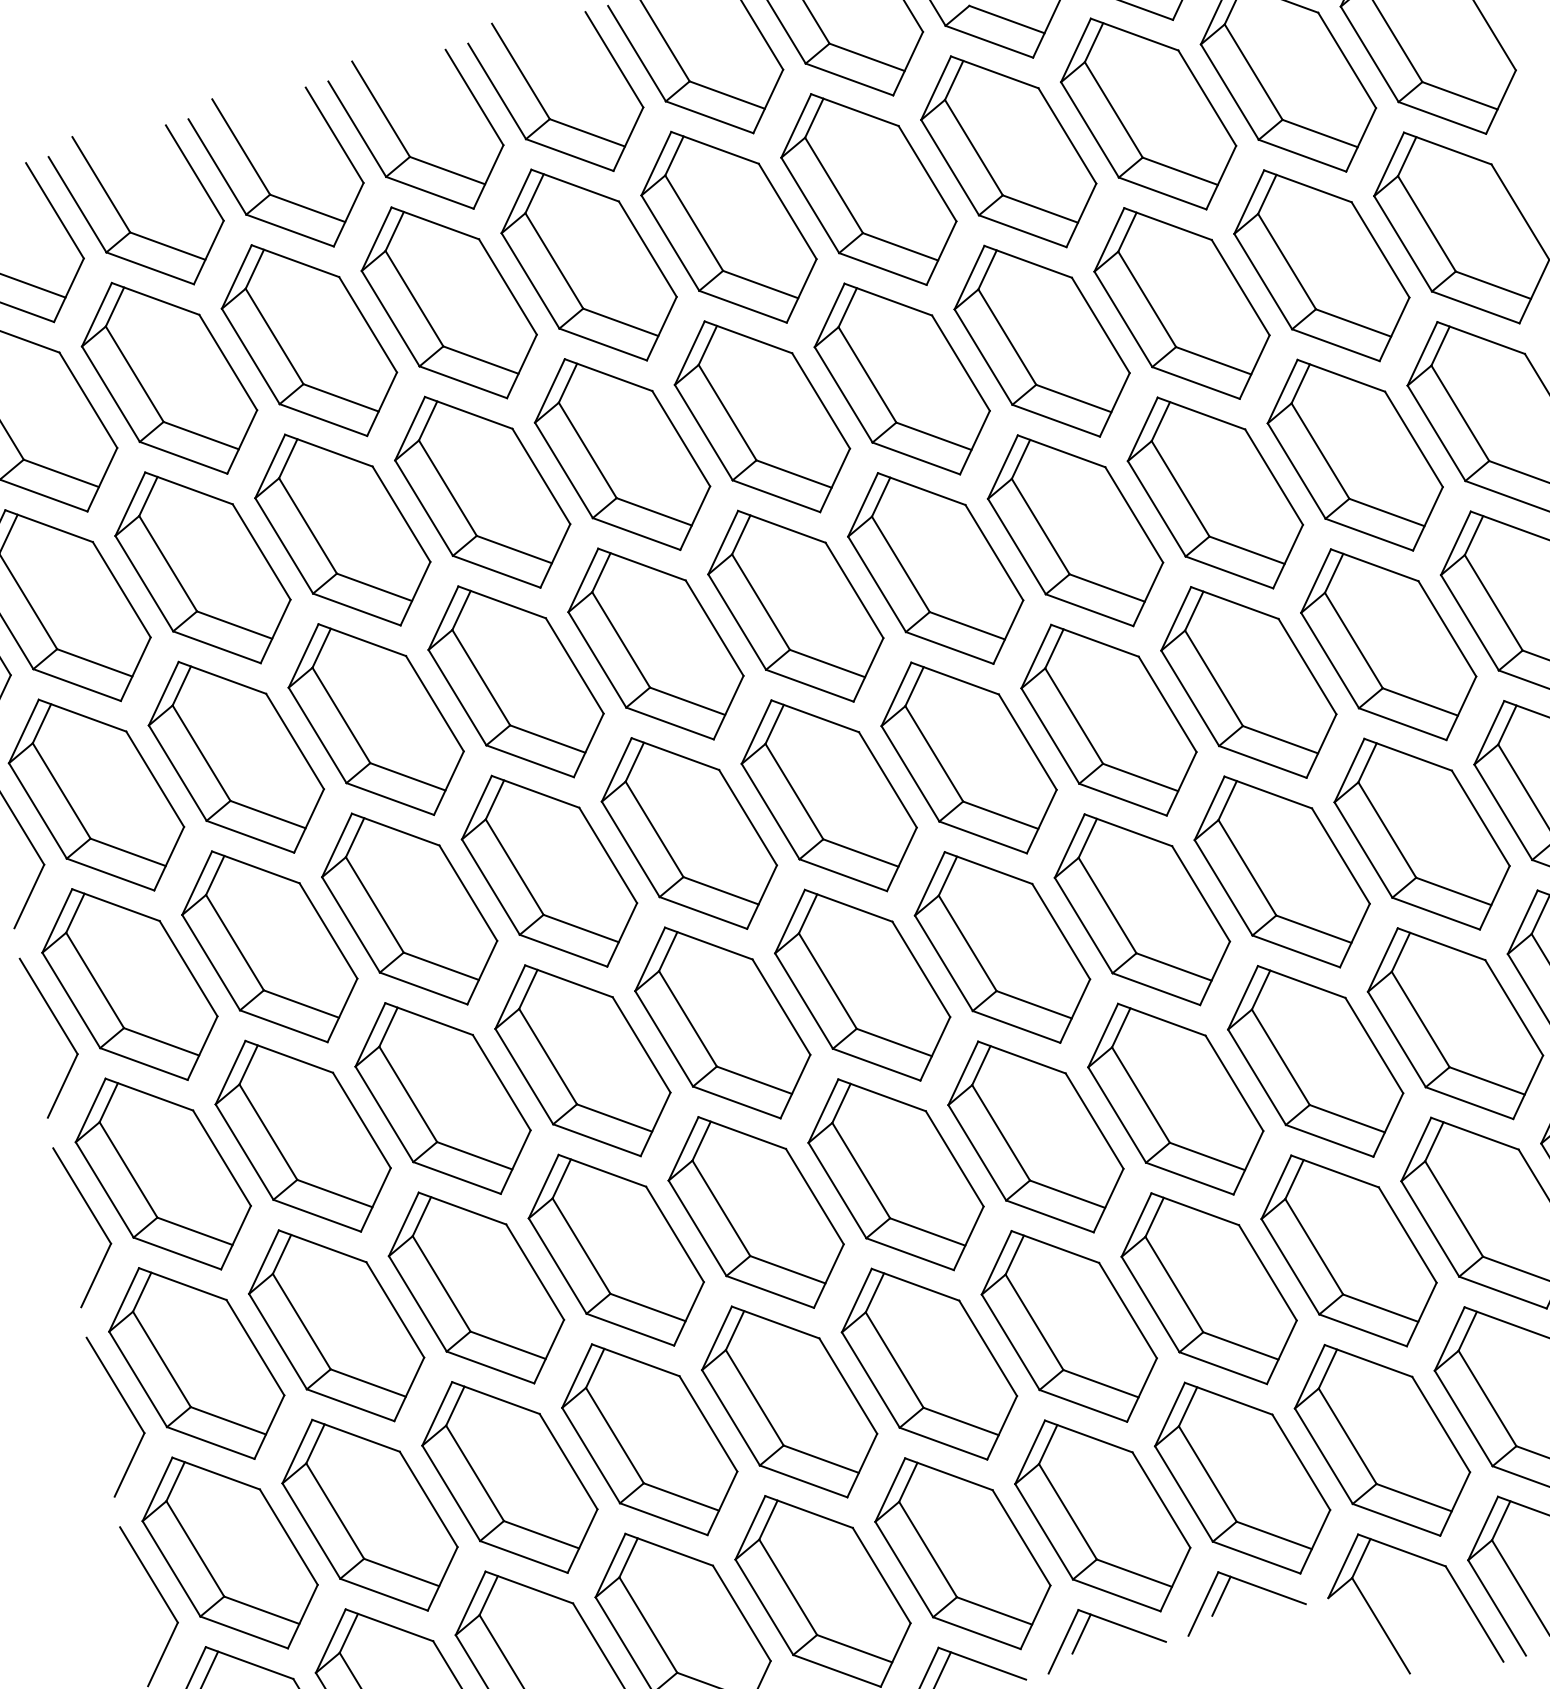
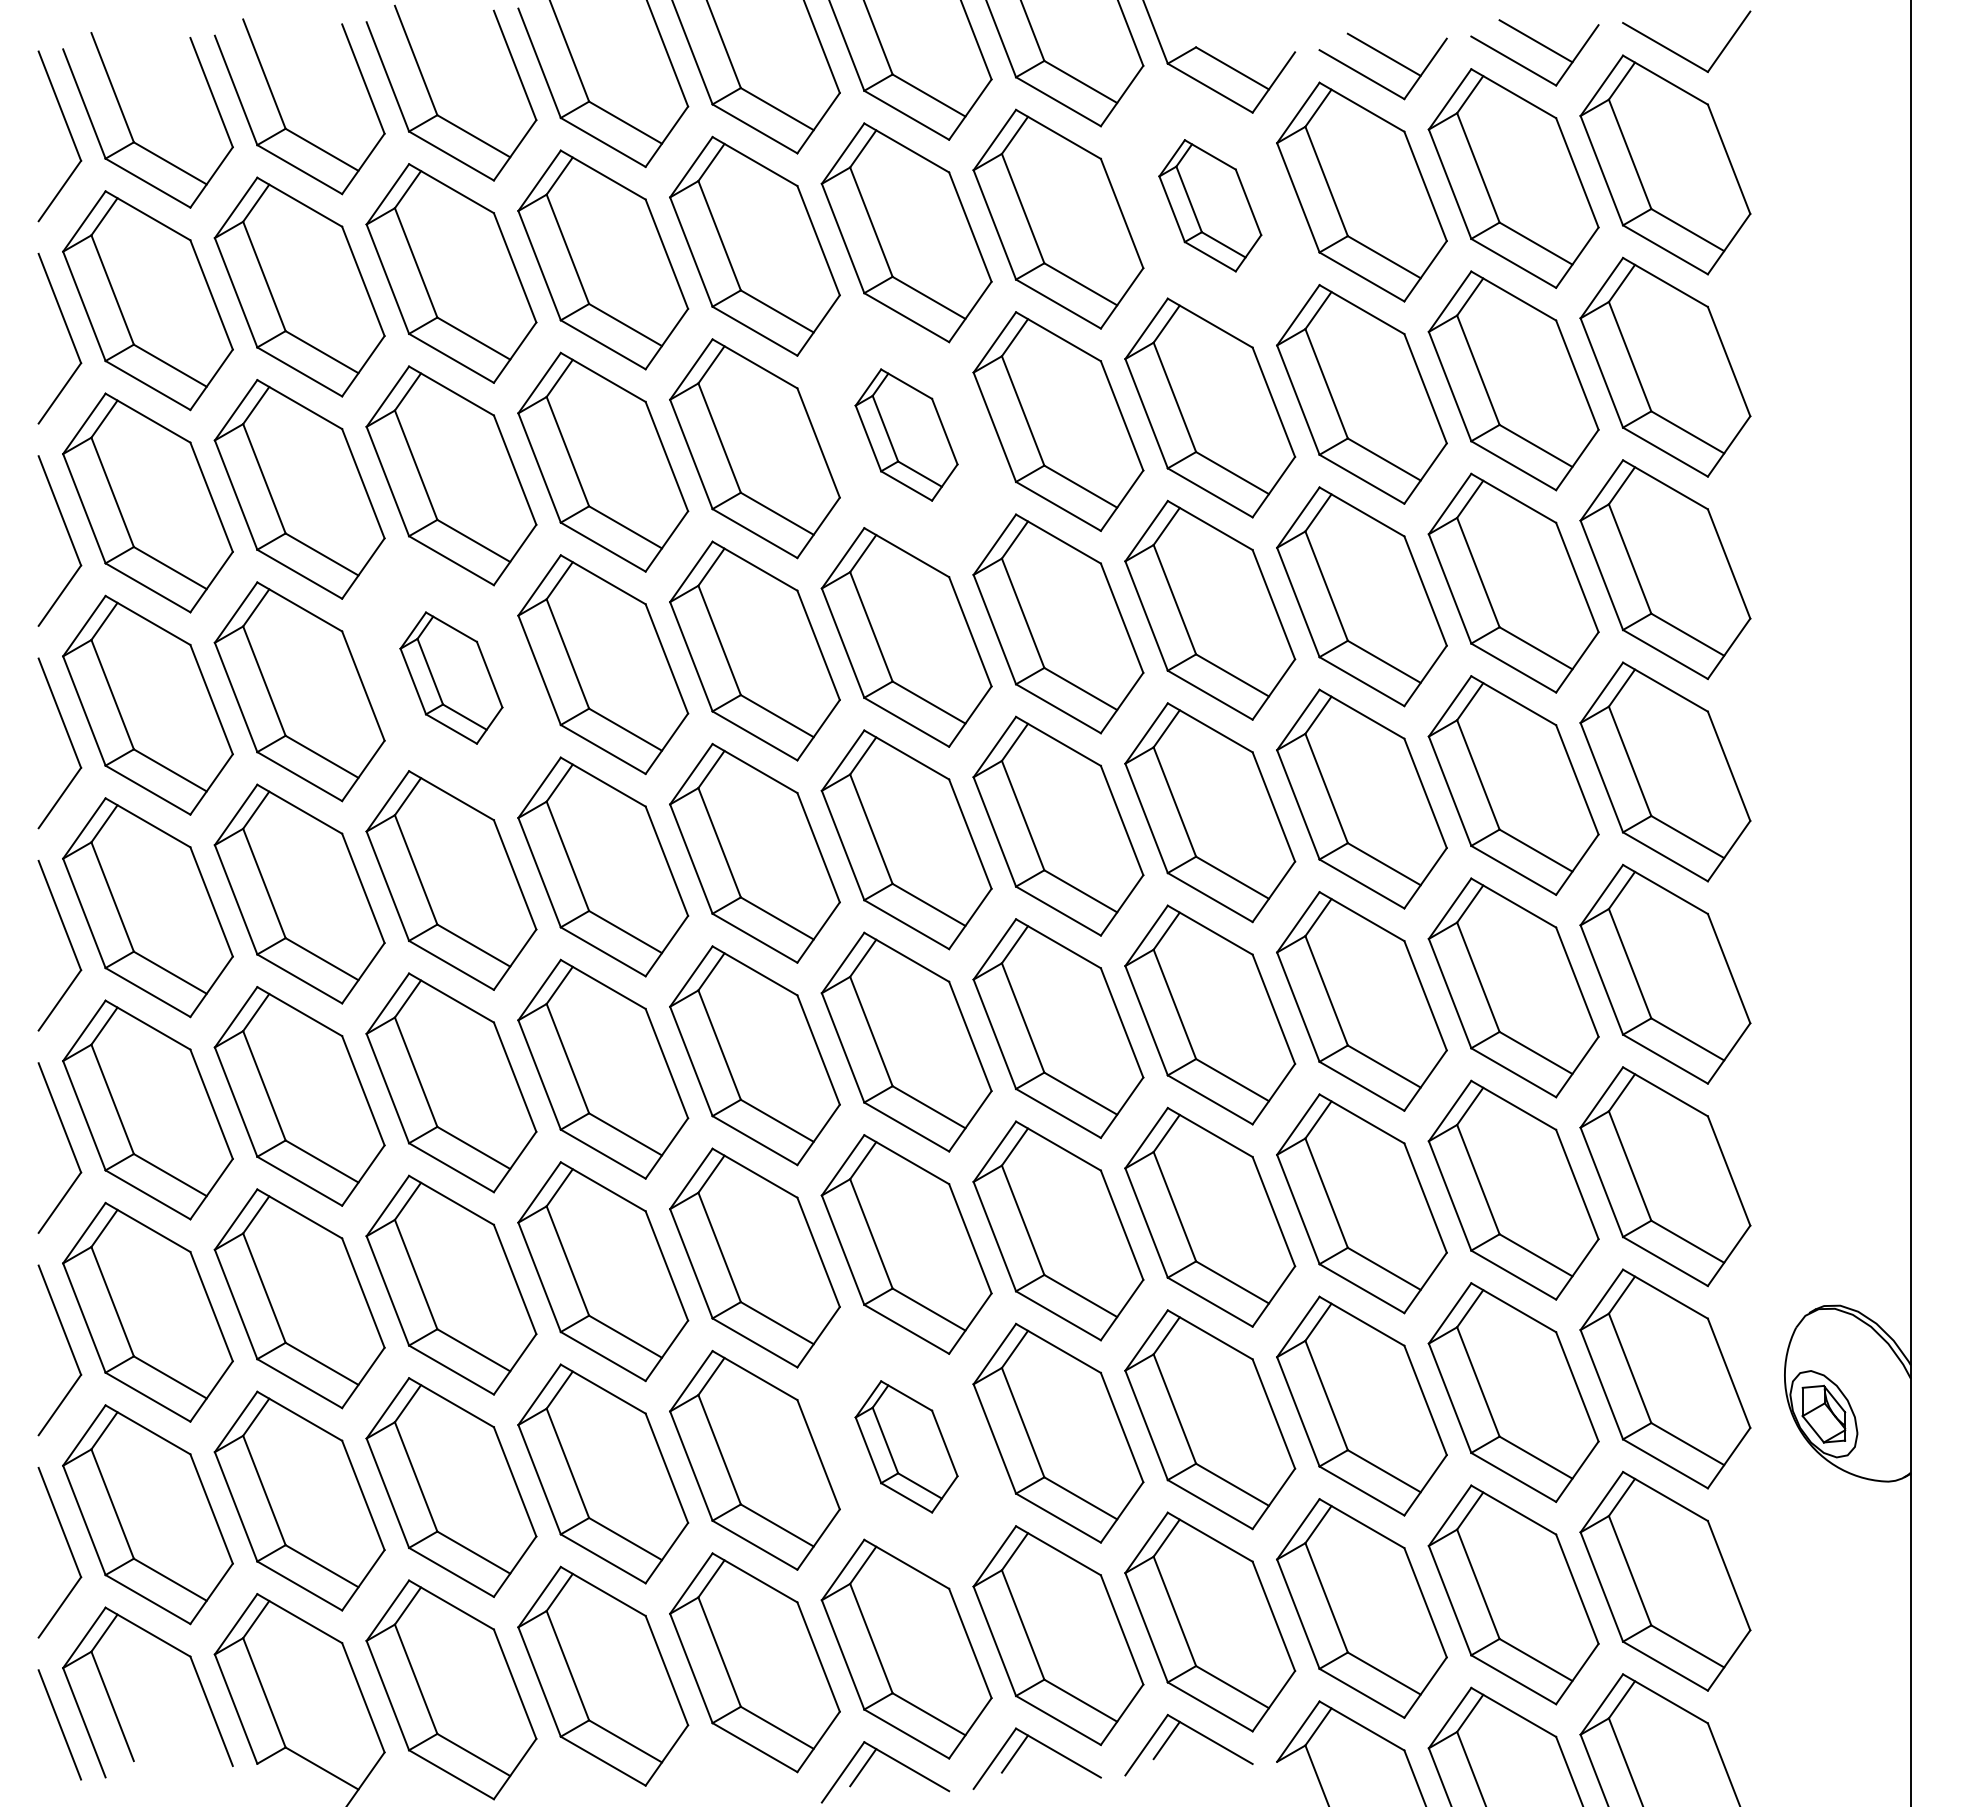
part: (1008, 151) -> (1210, 205), size x0.6
part: (762, 416) -> (906, 434), size x0.6
part: (376, 718) -> (451, 677), size x0.6
part: (929, 1363) -> (906, 1446), size x0.6

